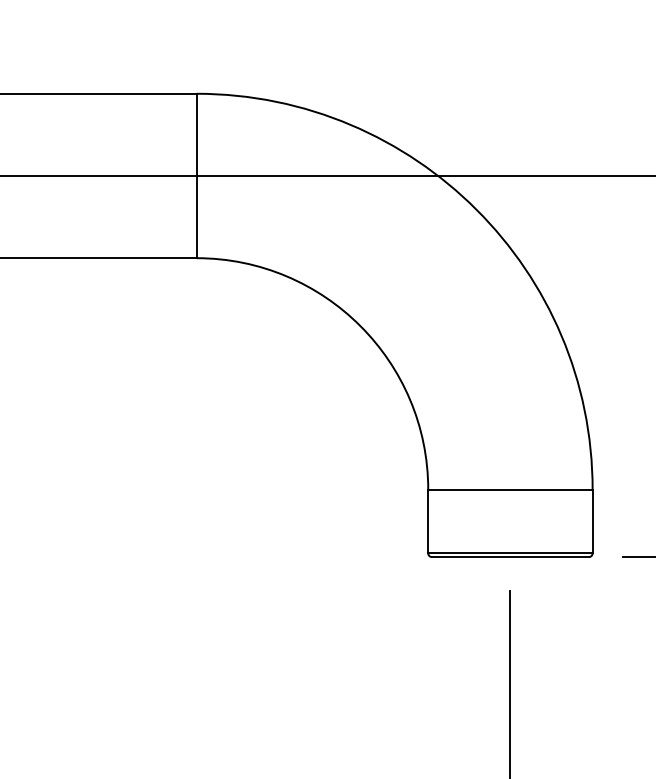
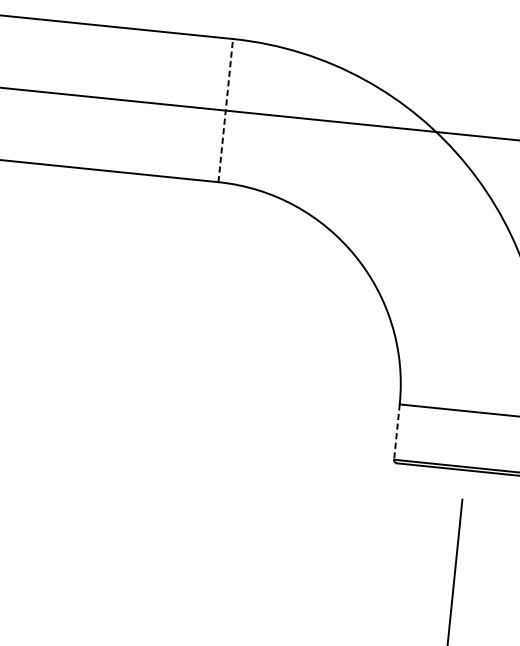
line: (196, 175) -> (225, 110), solid -> dashed
line: (428, 521) -> (397, 432), solid -> dashed

